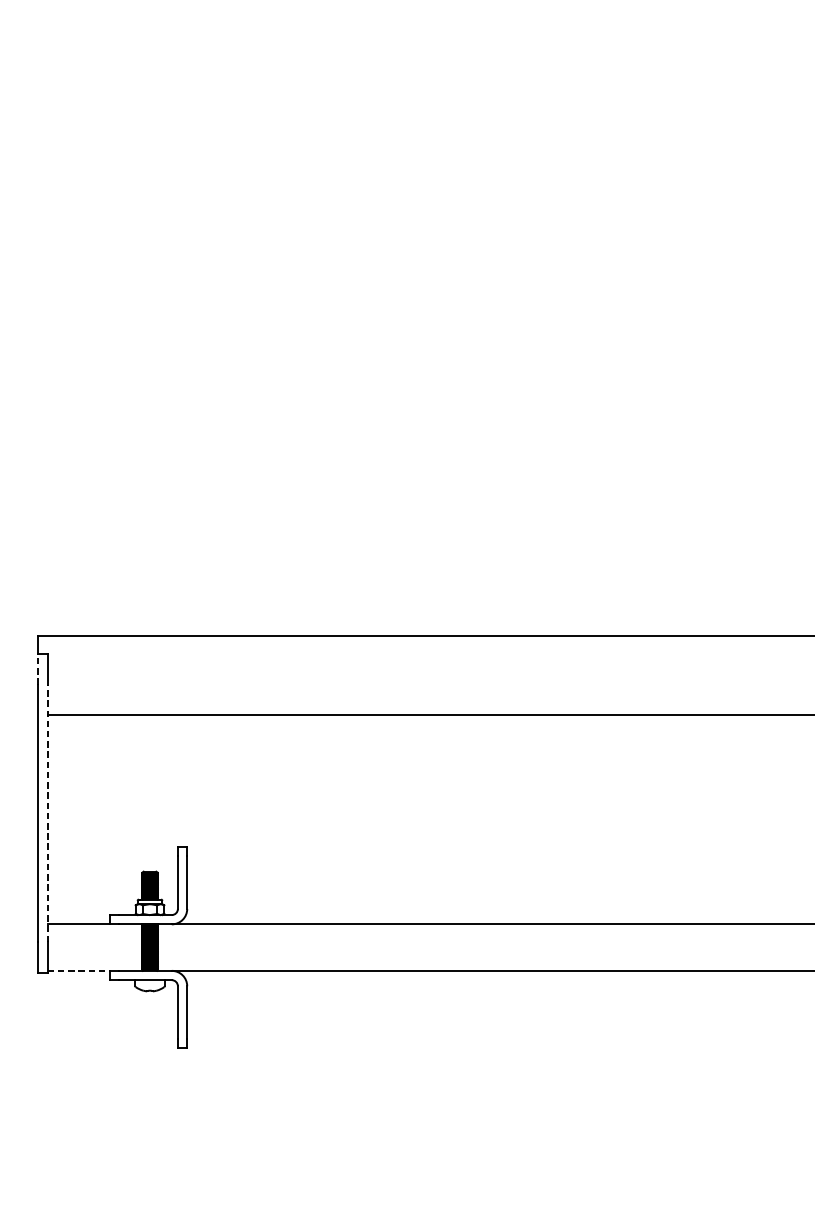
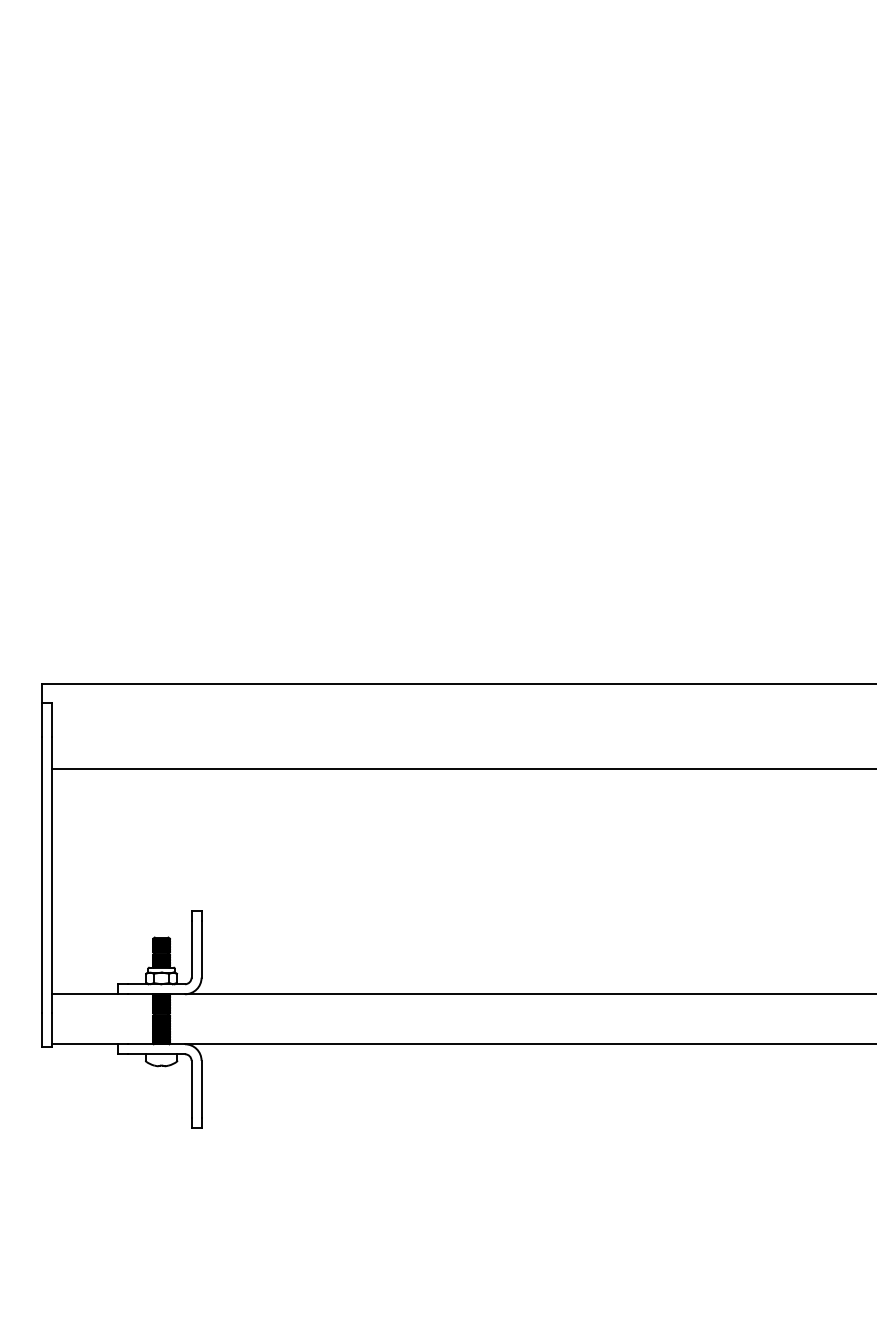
line: (38, 668) -> (41, 719), dashed -> solid
line: (47, 813) -> (51, 874), dashed -> solid
line: (79, 971) -> (85, 1044), dashed -> solid

